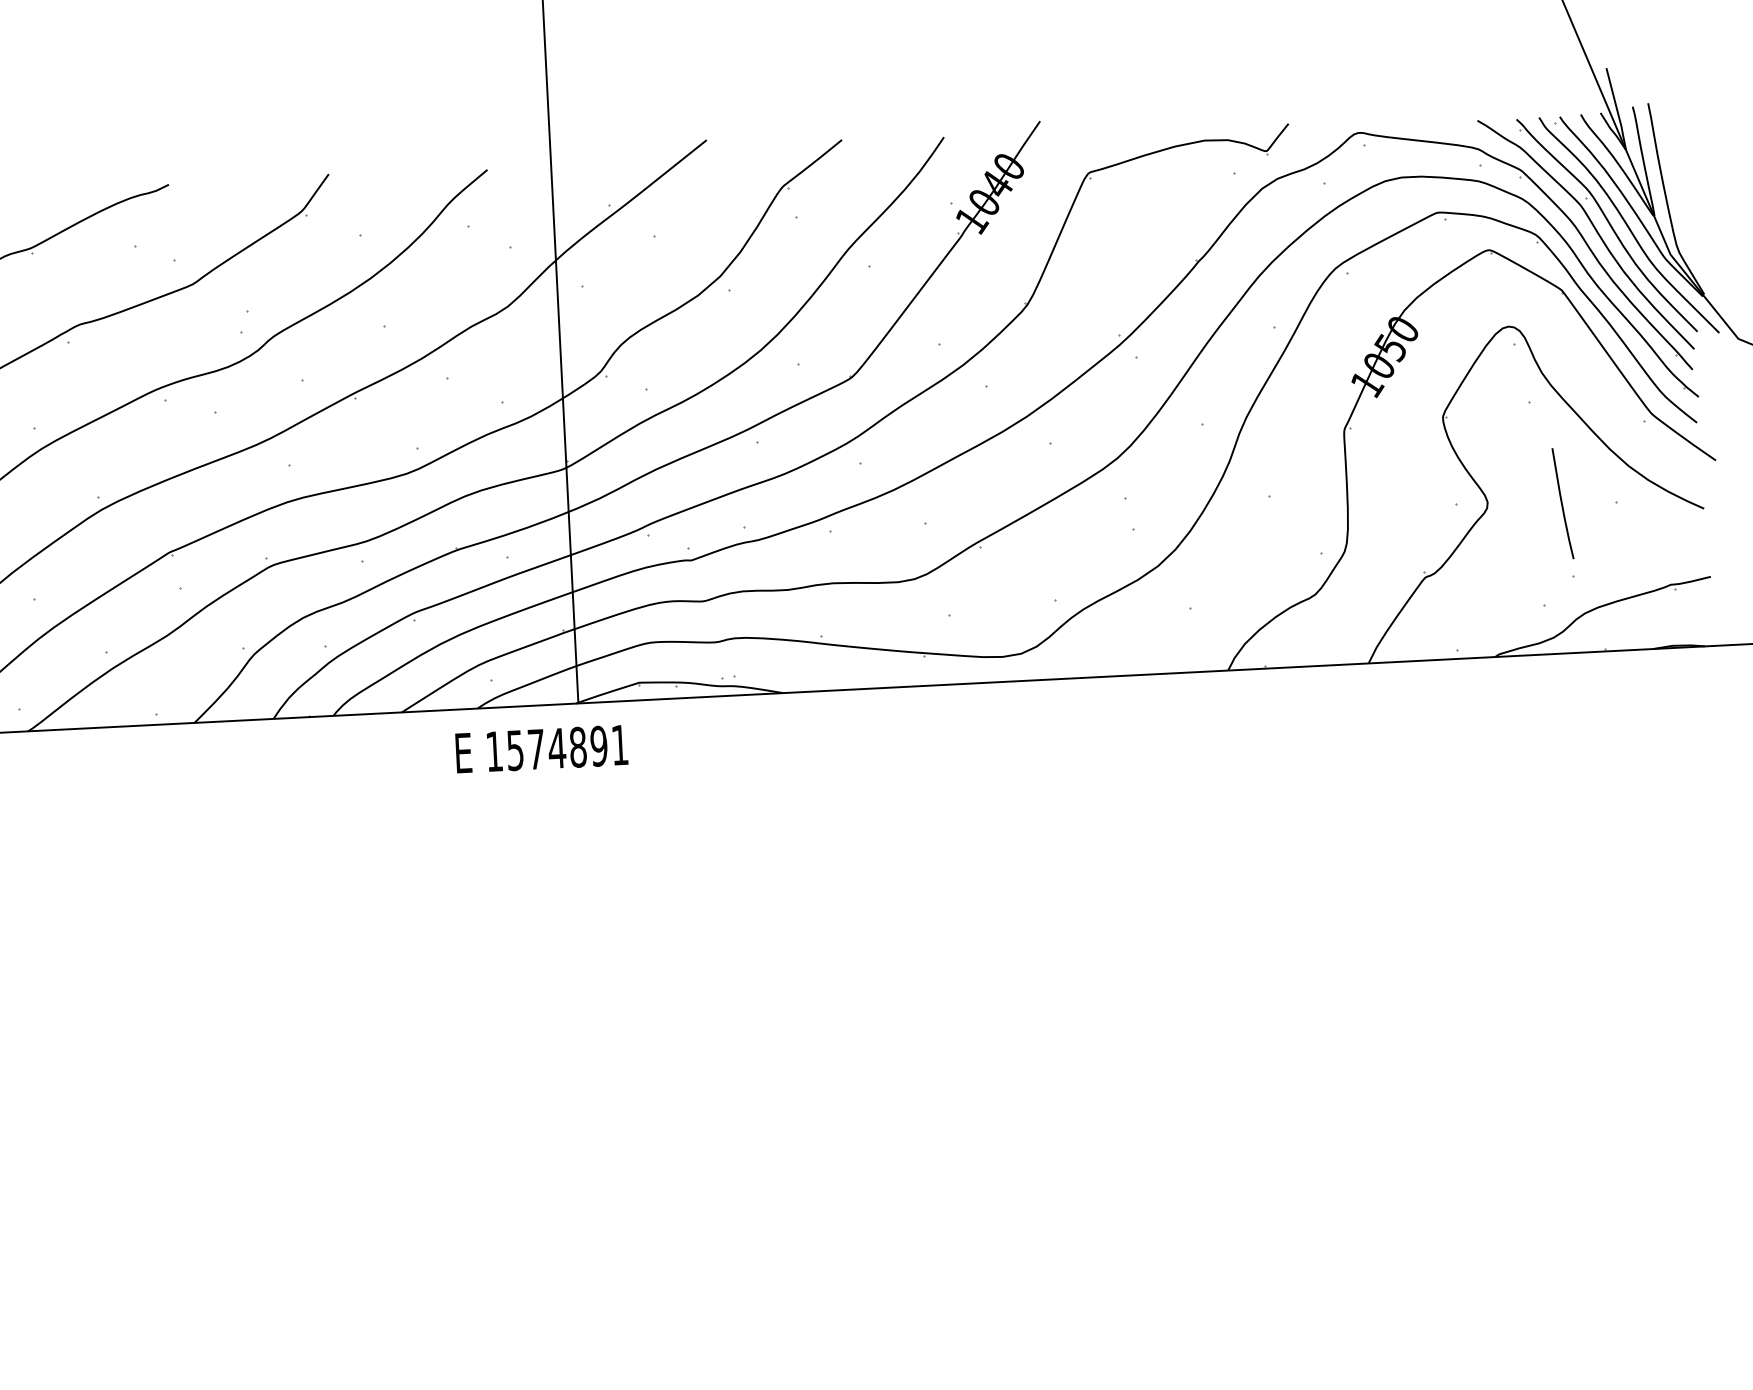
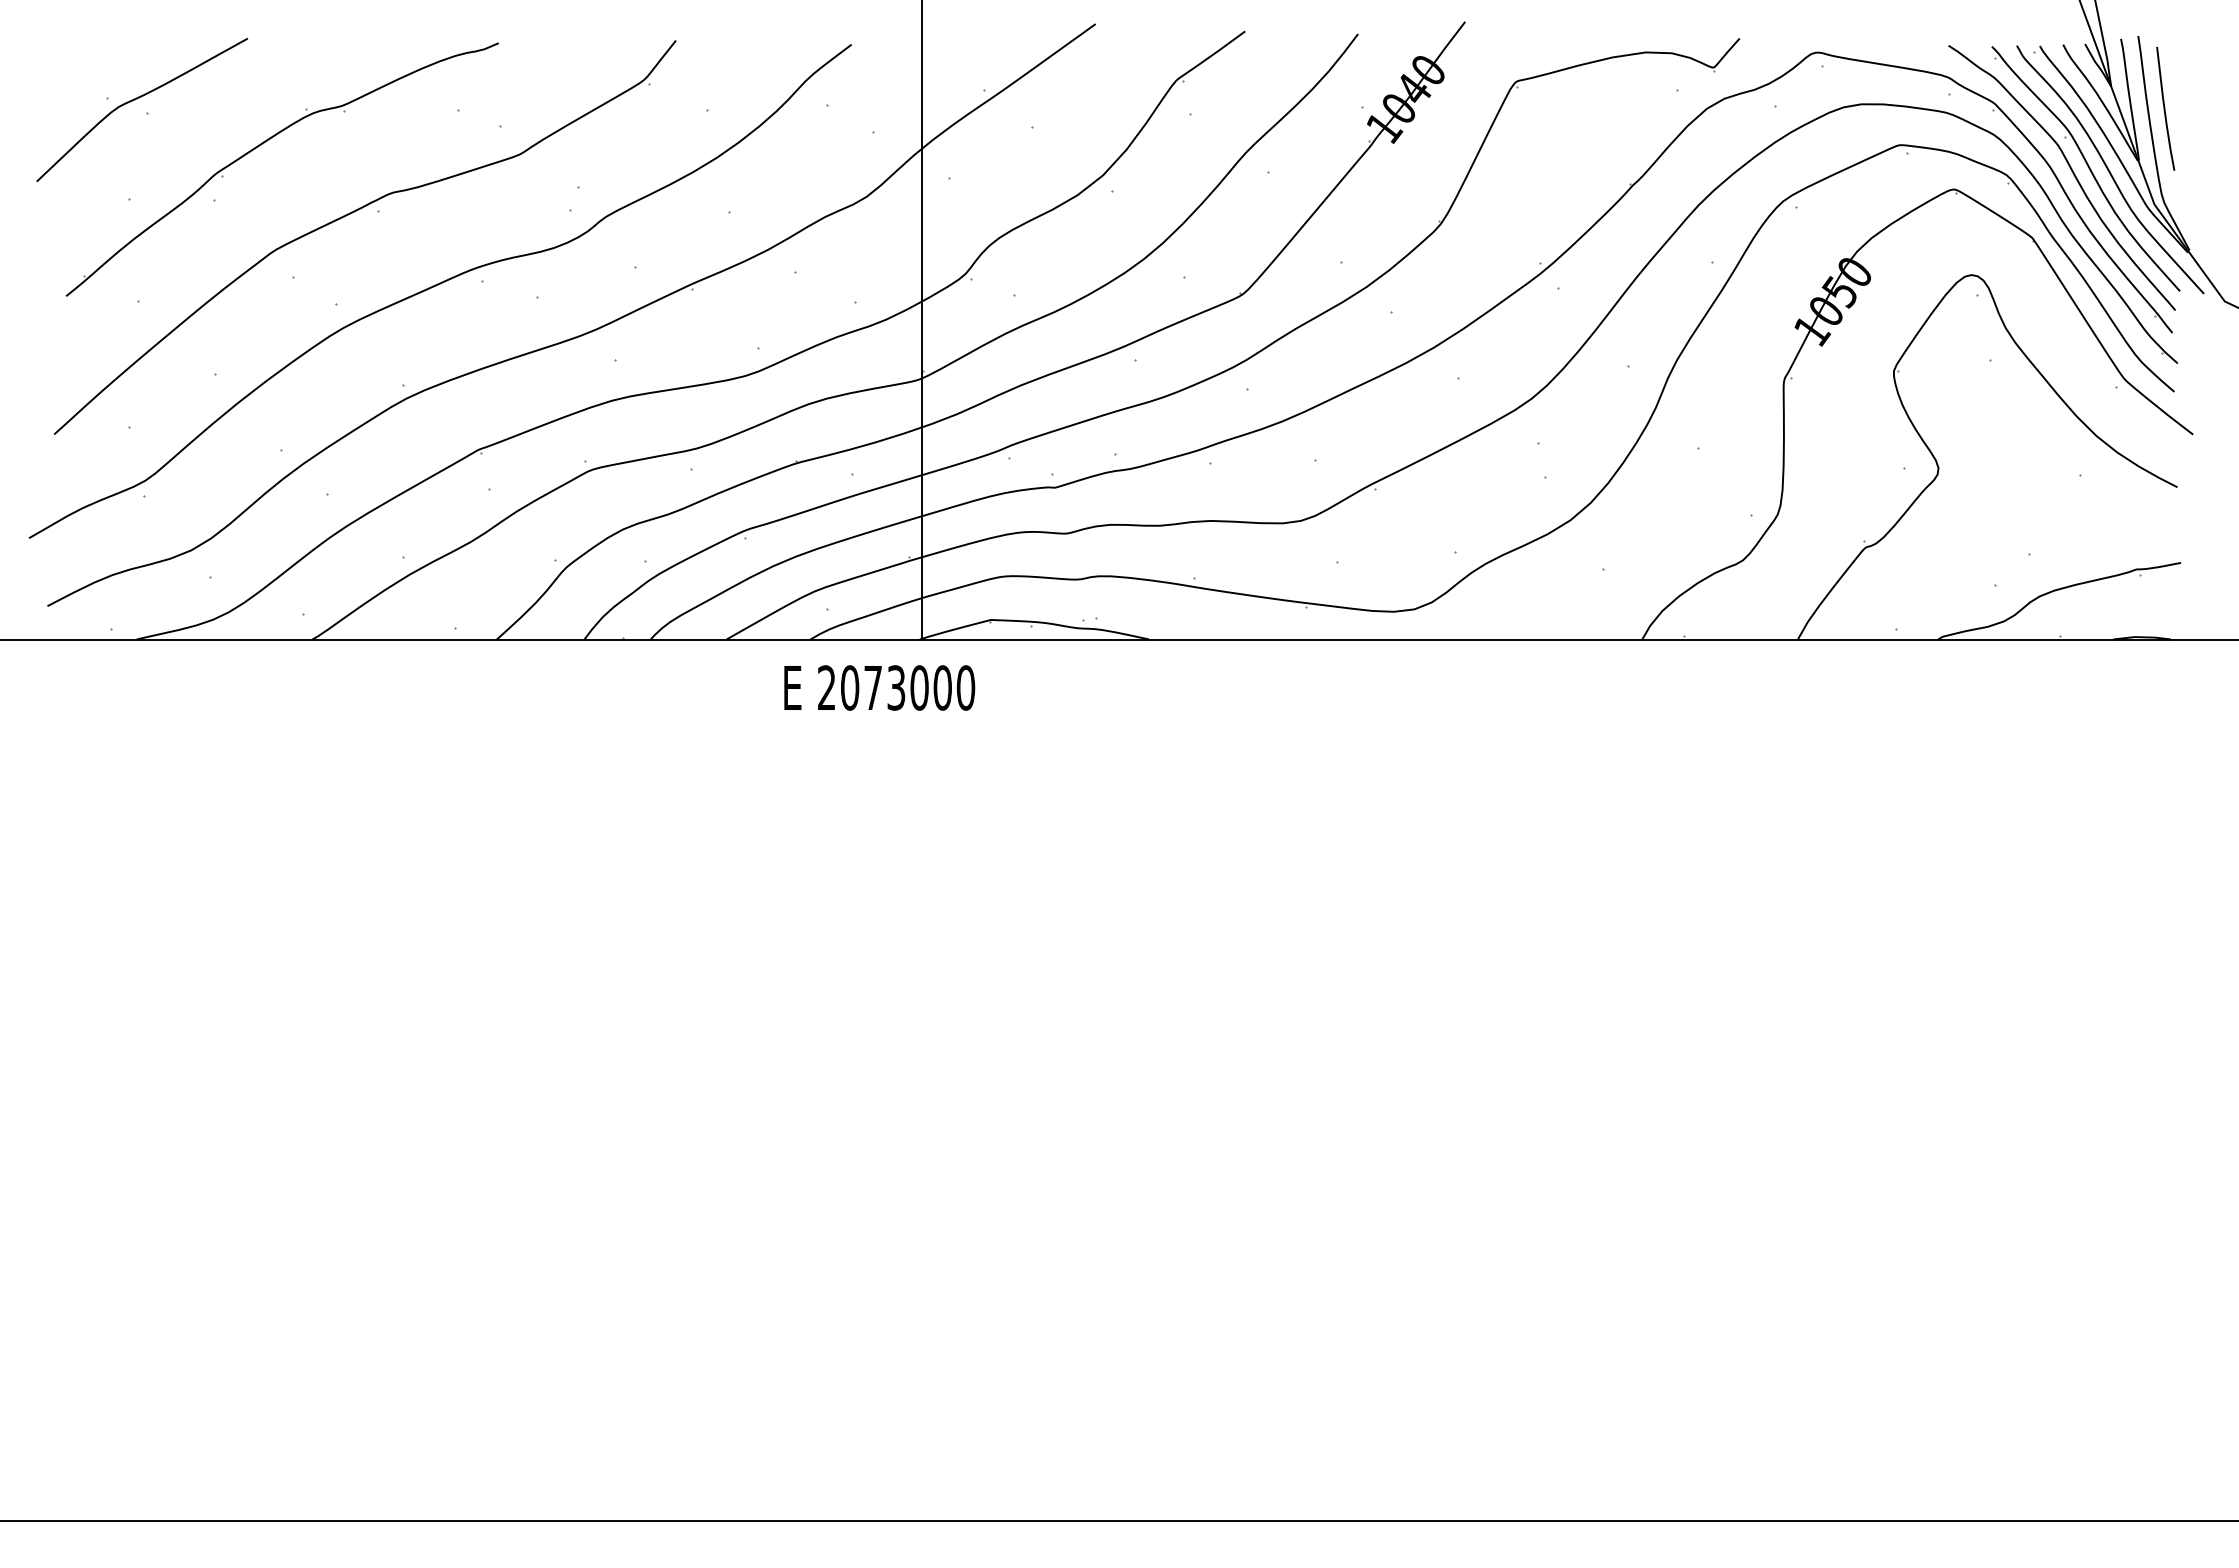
line: (1562, 503) -> (2165, 108), moved
text: (557, 747) -> (896, 687), 1574891 -> 2073000

